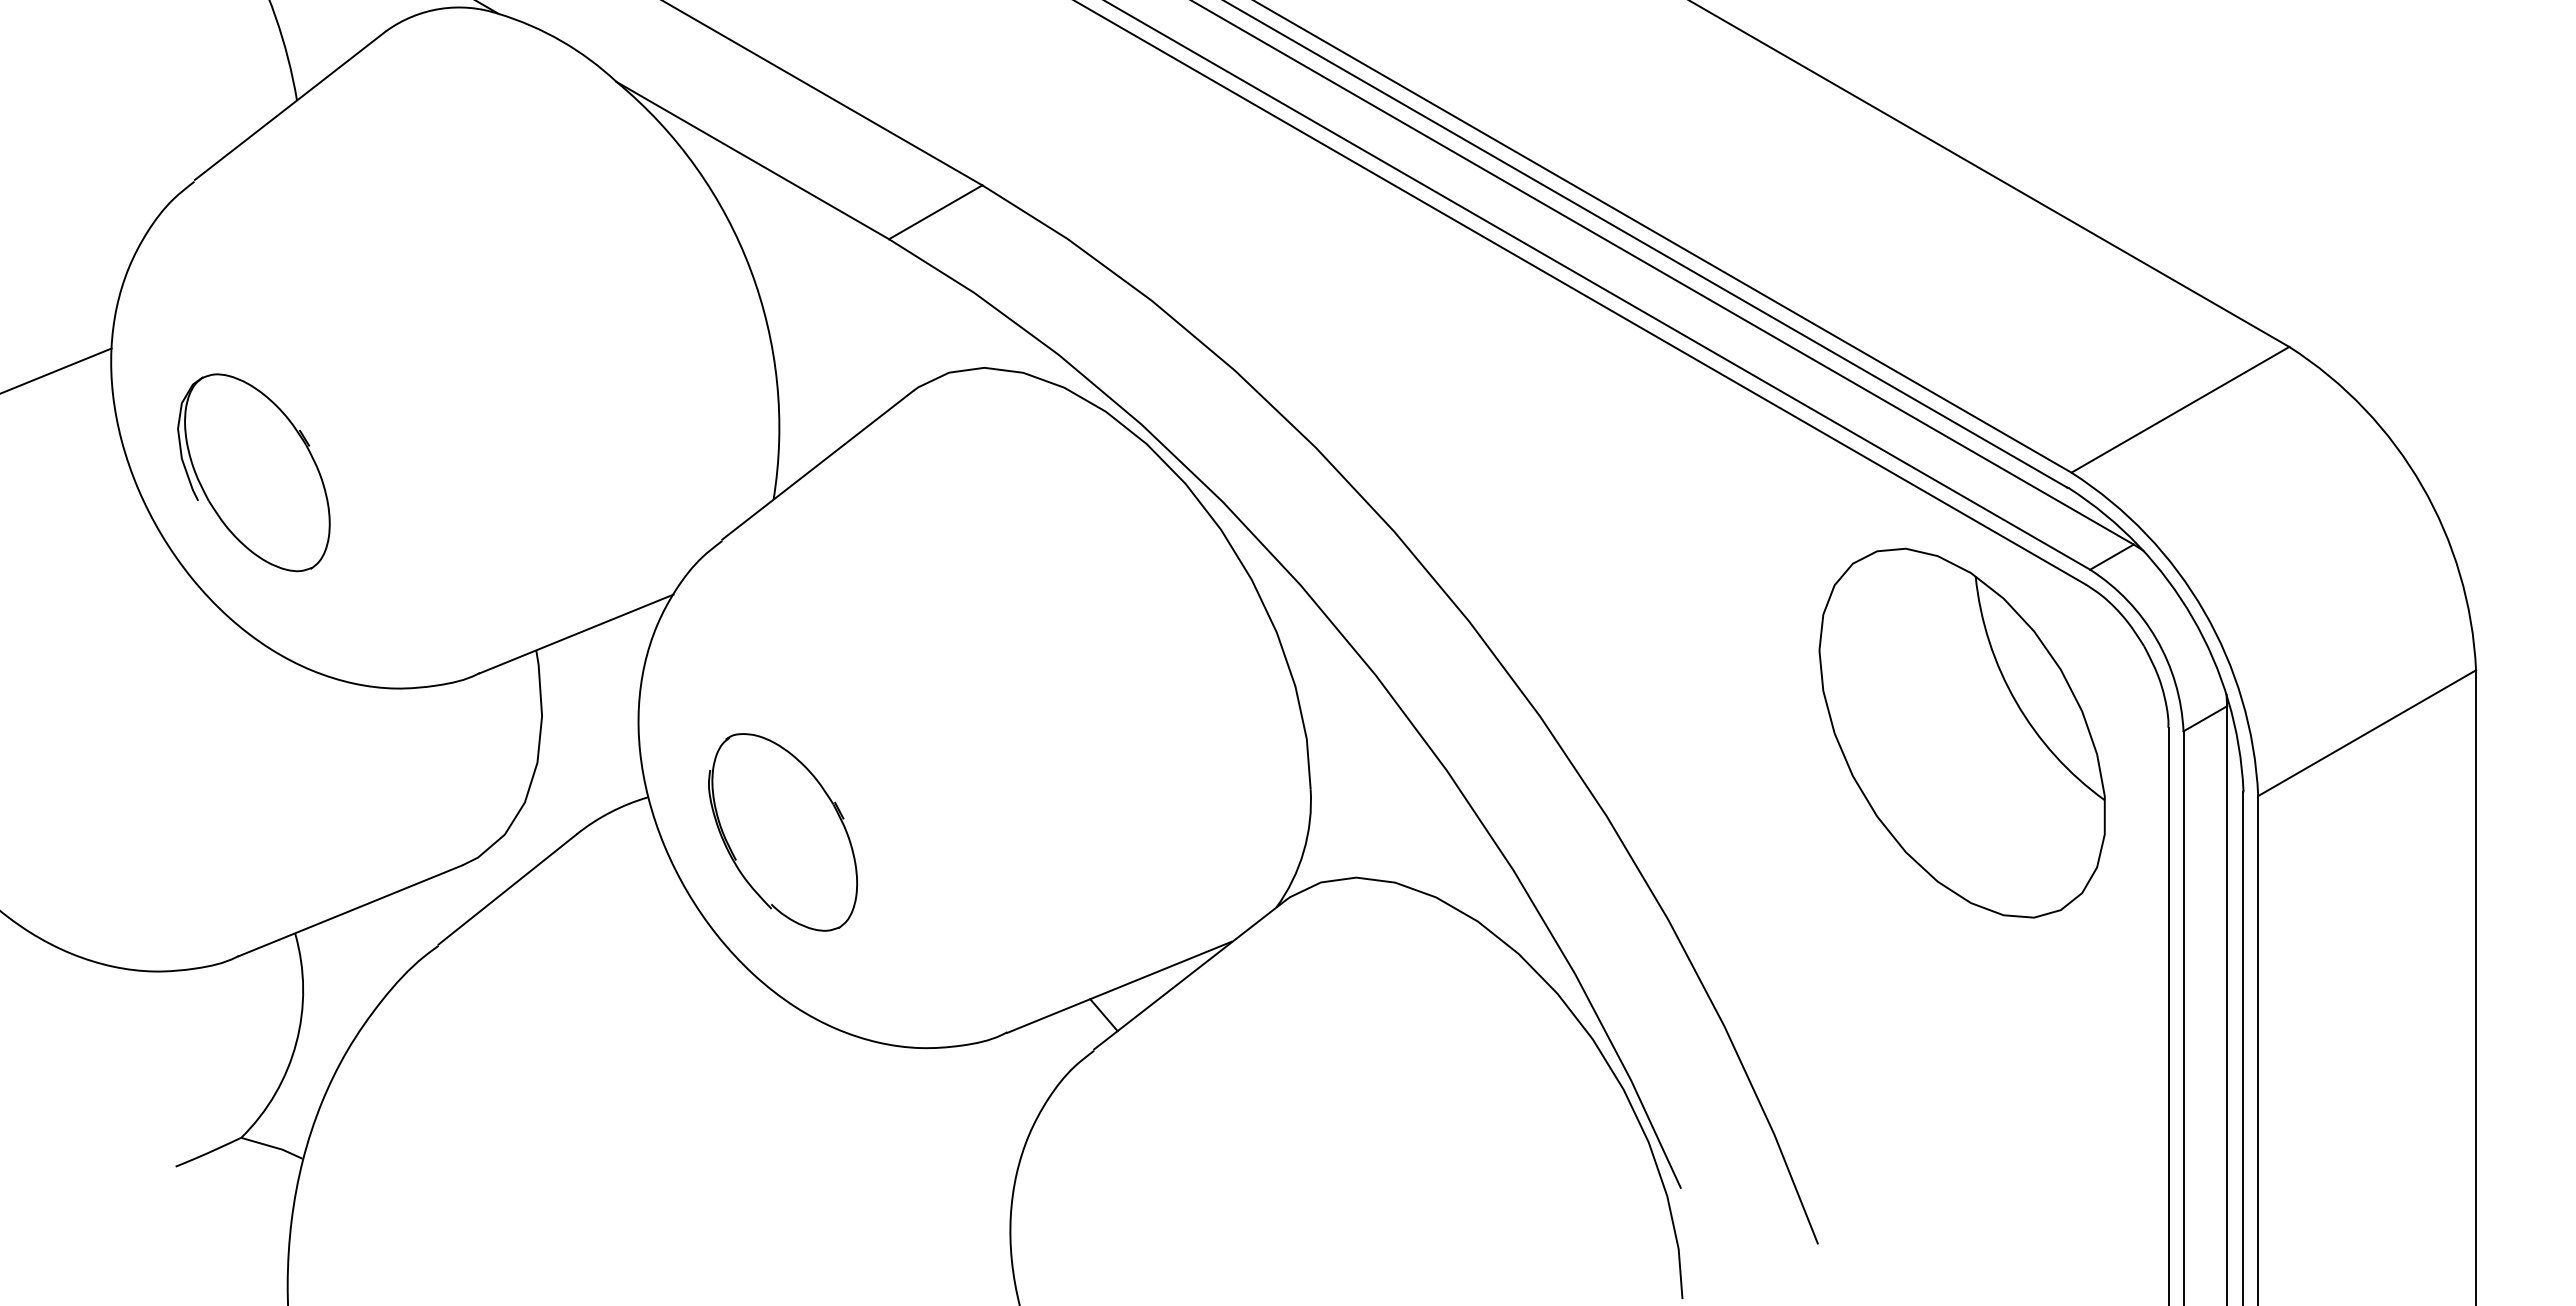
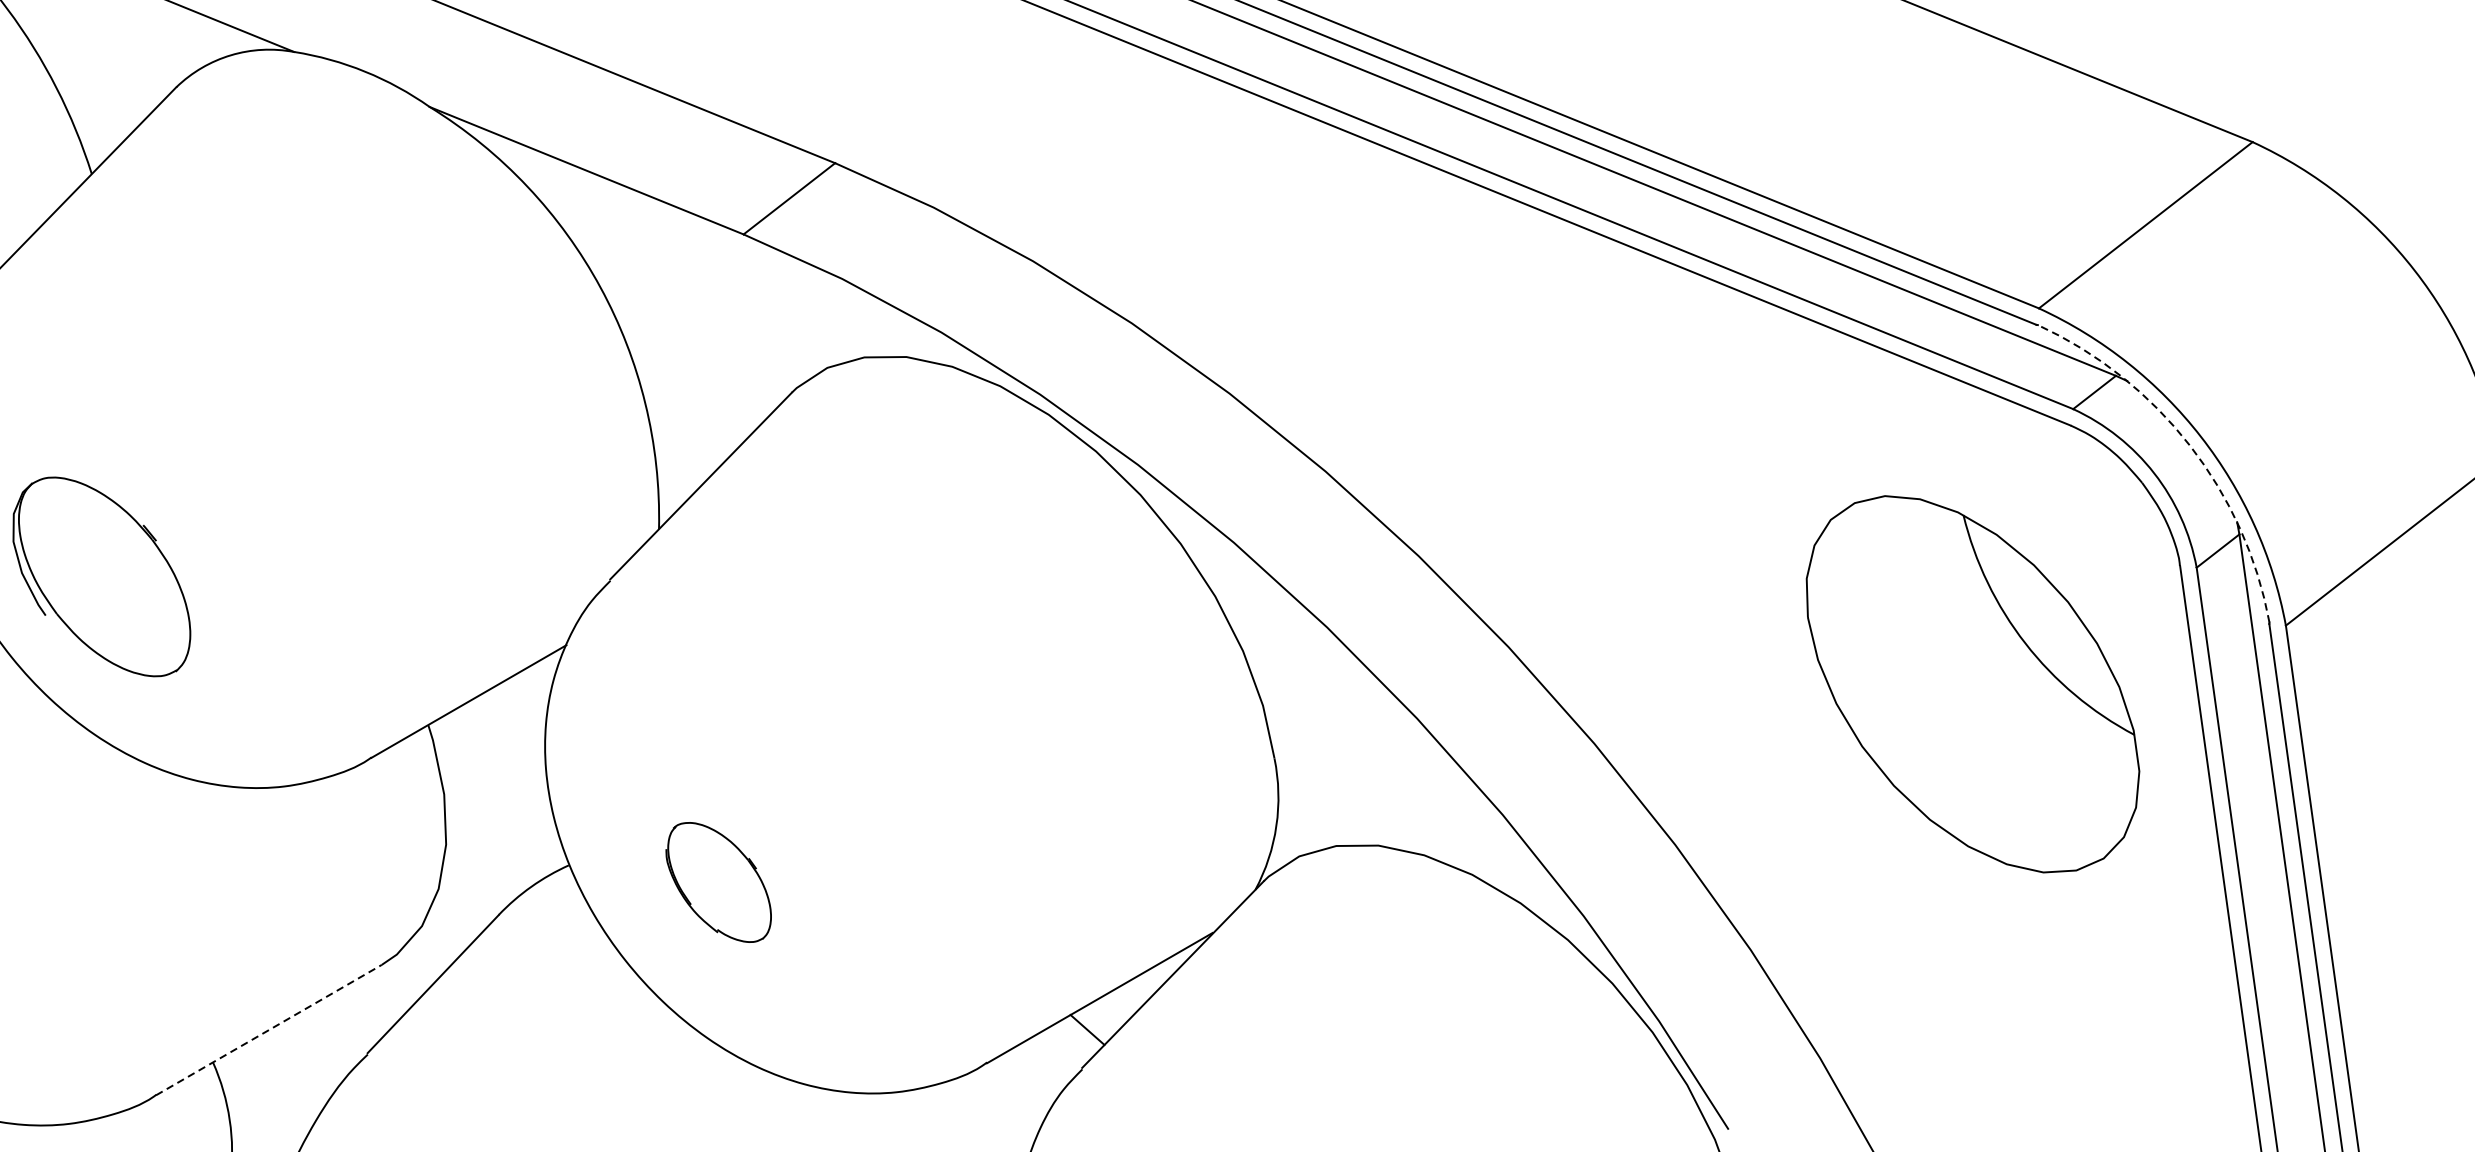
arc: (2192, 618) -> (2189, 445), solid -> dashed
part: (1961, 732) -> (1971, 683), moved
part: (783, 832) -> (718, 882), size x0.6
line: (351, 910) -> (269, 1029), solid -> dashed

